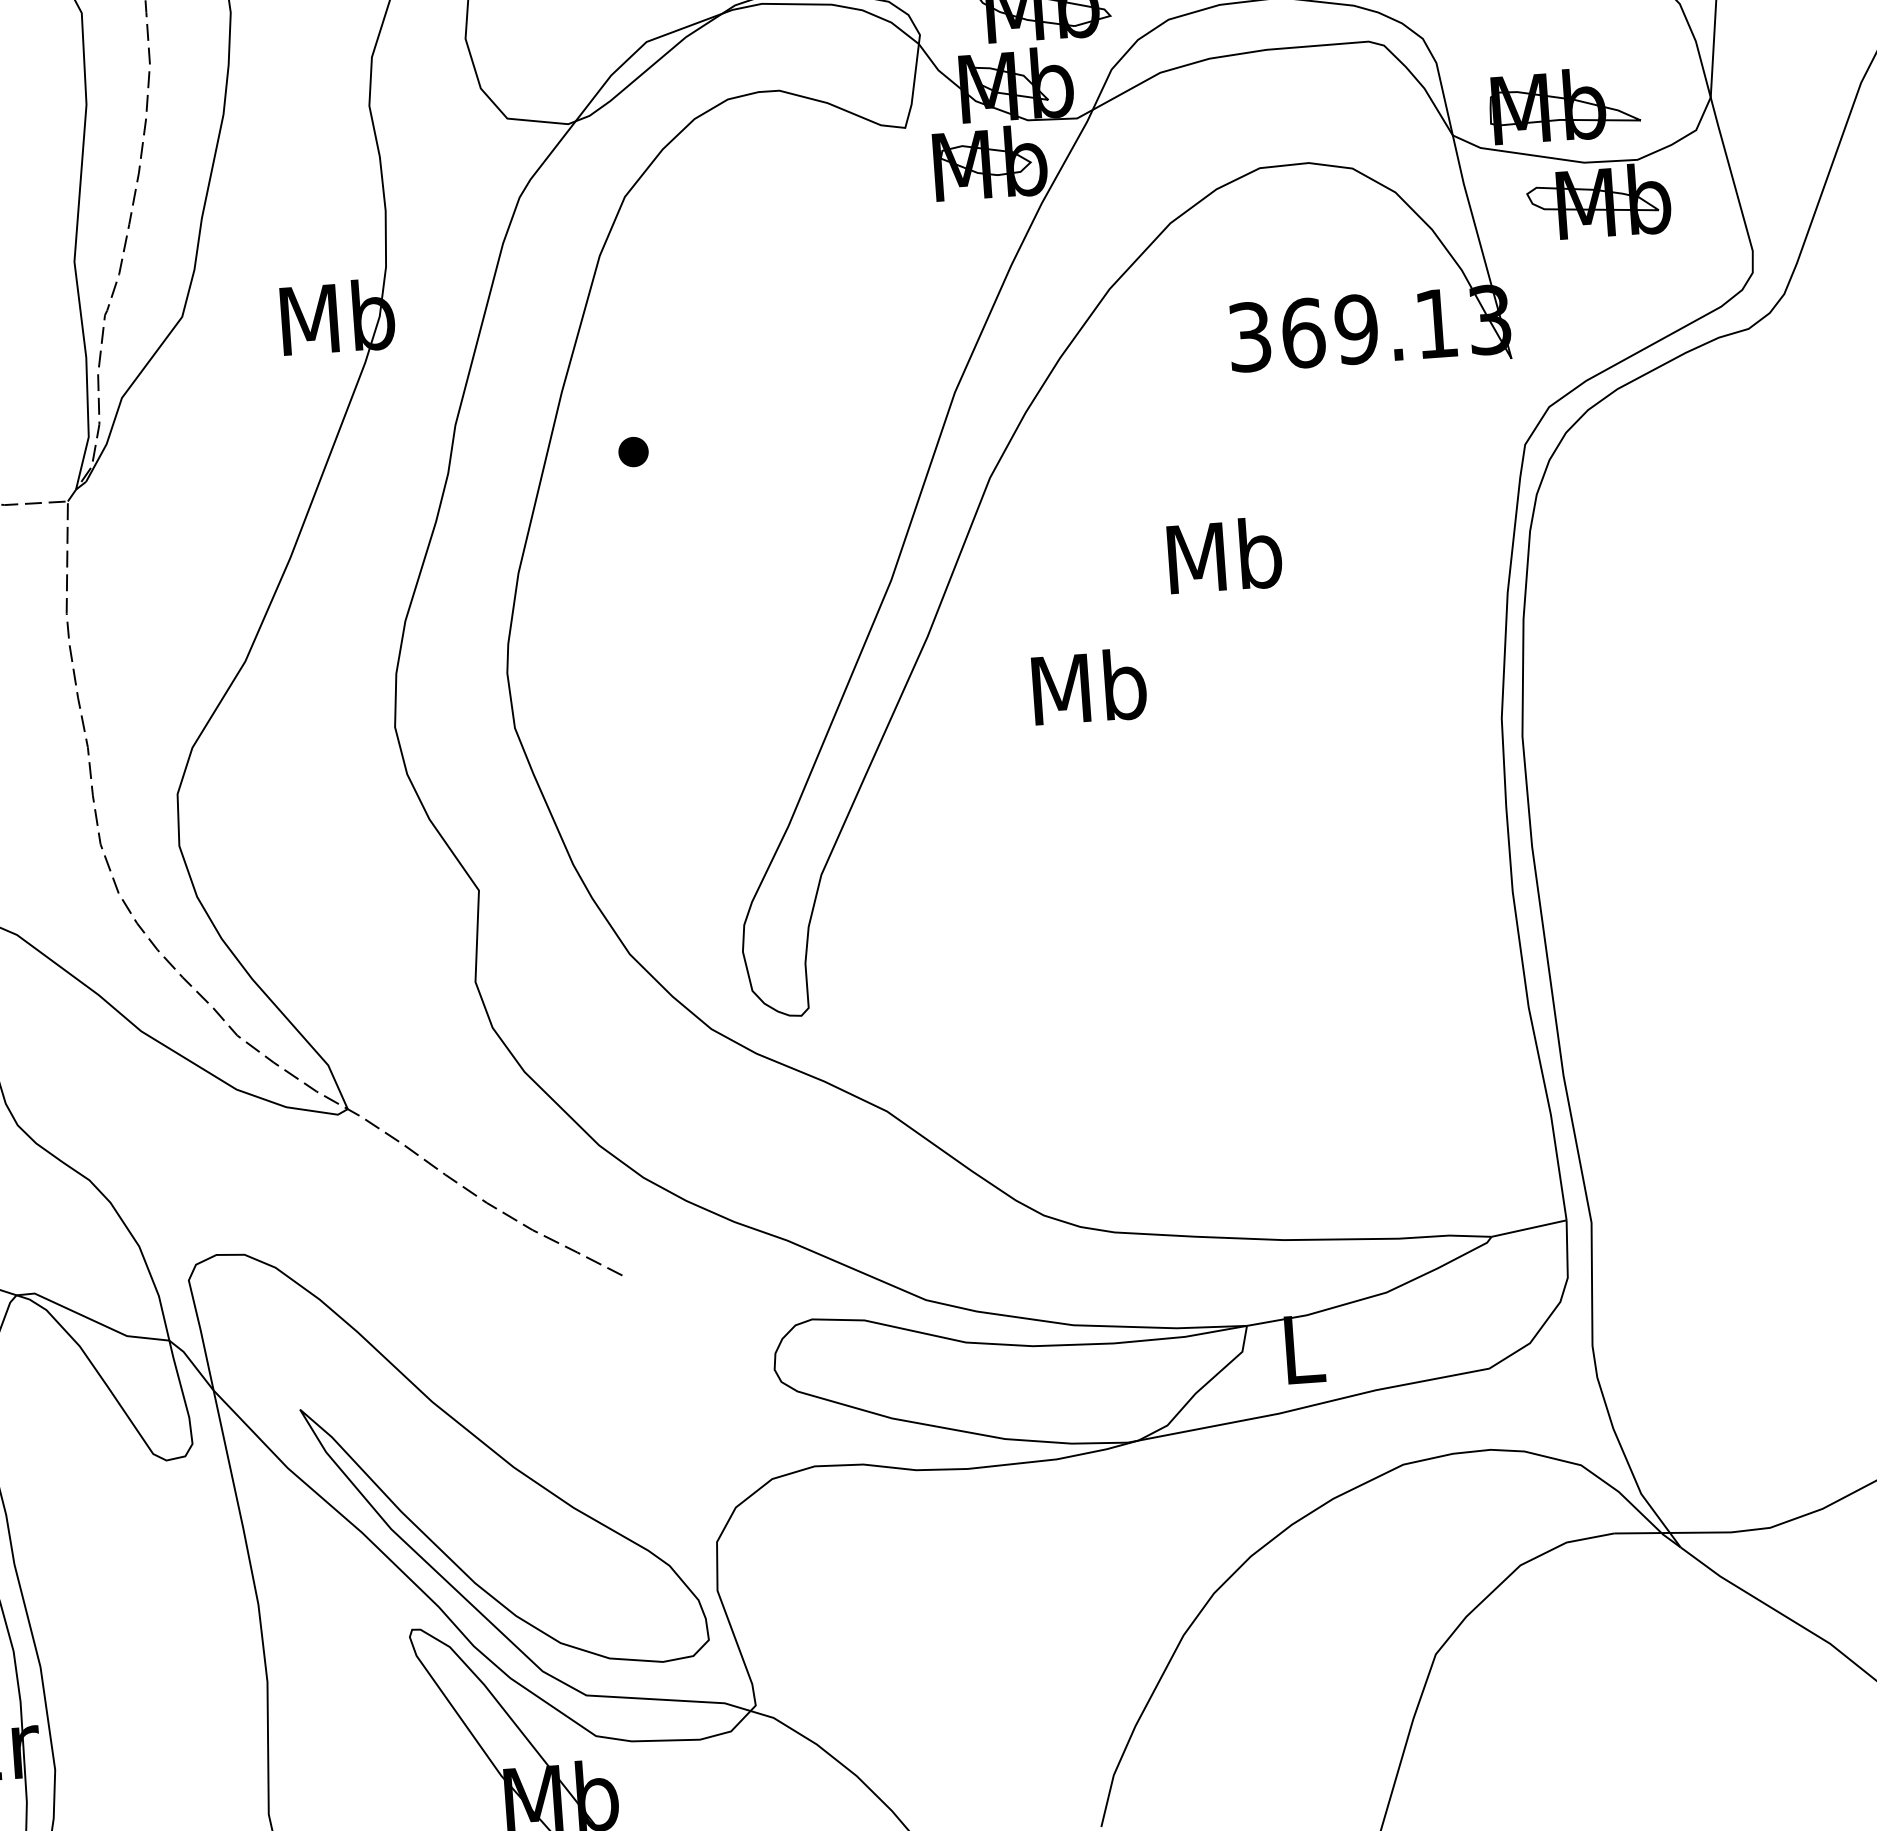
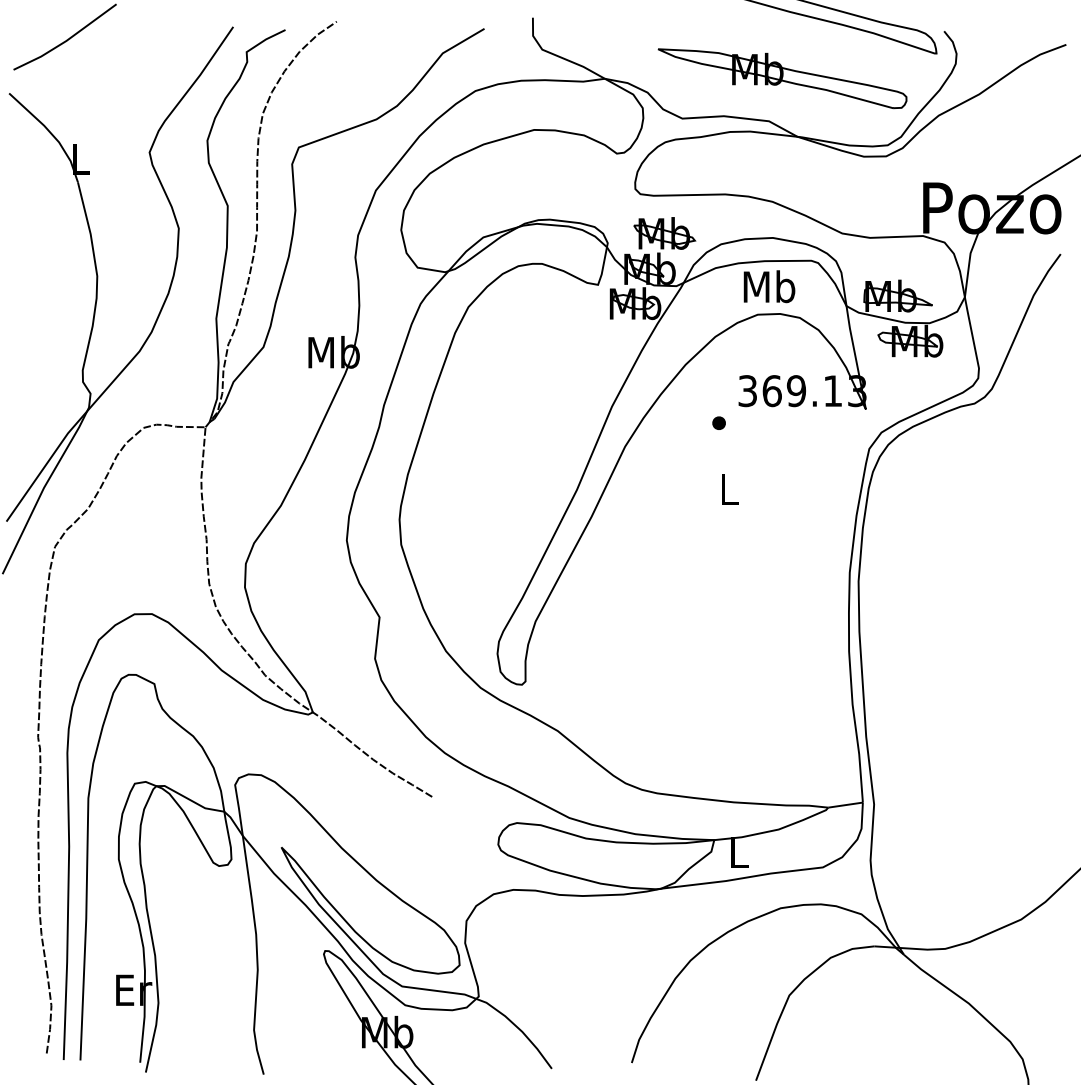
part: (632, 450) -> (718, 422), moved
text: (1223, 555) -> (728, 489), Mb -> L
text: (1089, 686) -> (769, 286), moved

